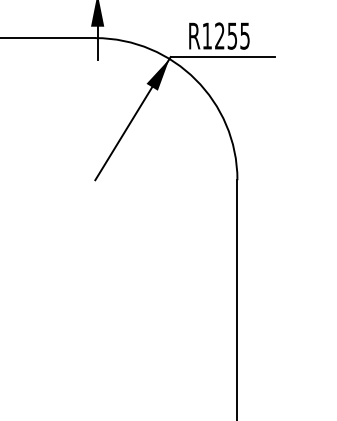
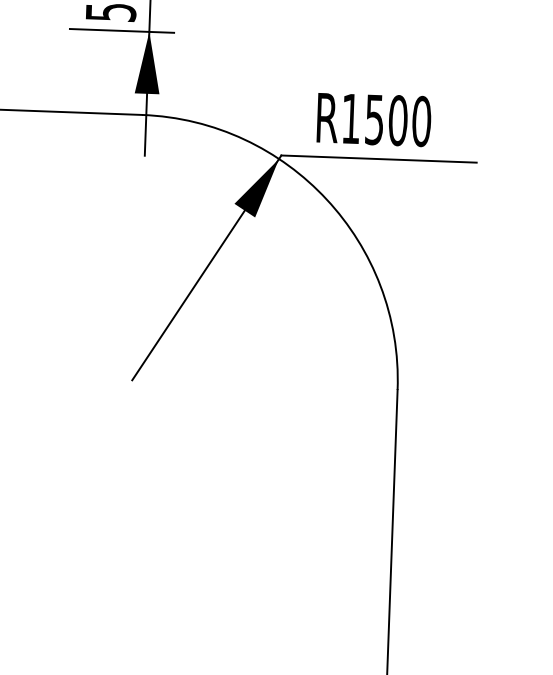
text: (232, 35) -> (398, 119), R1255 -> R1500

